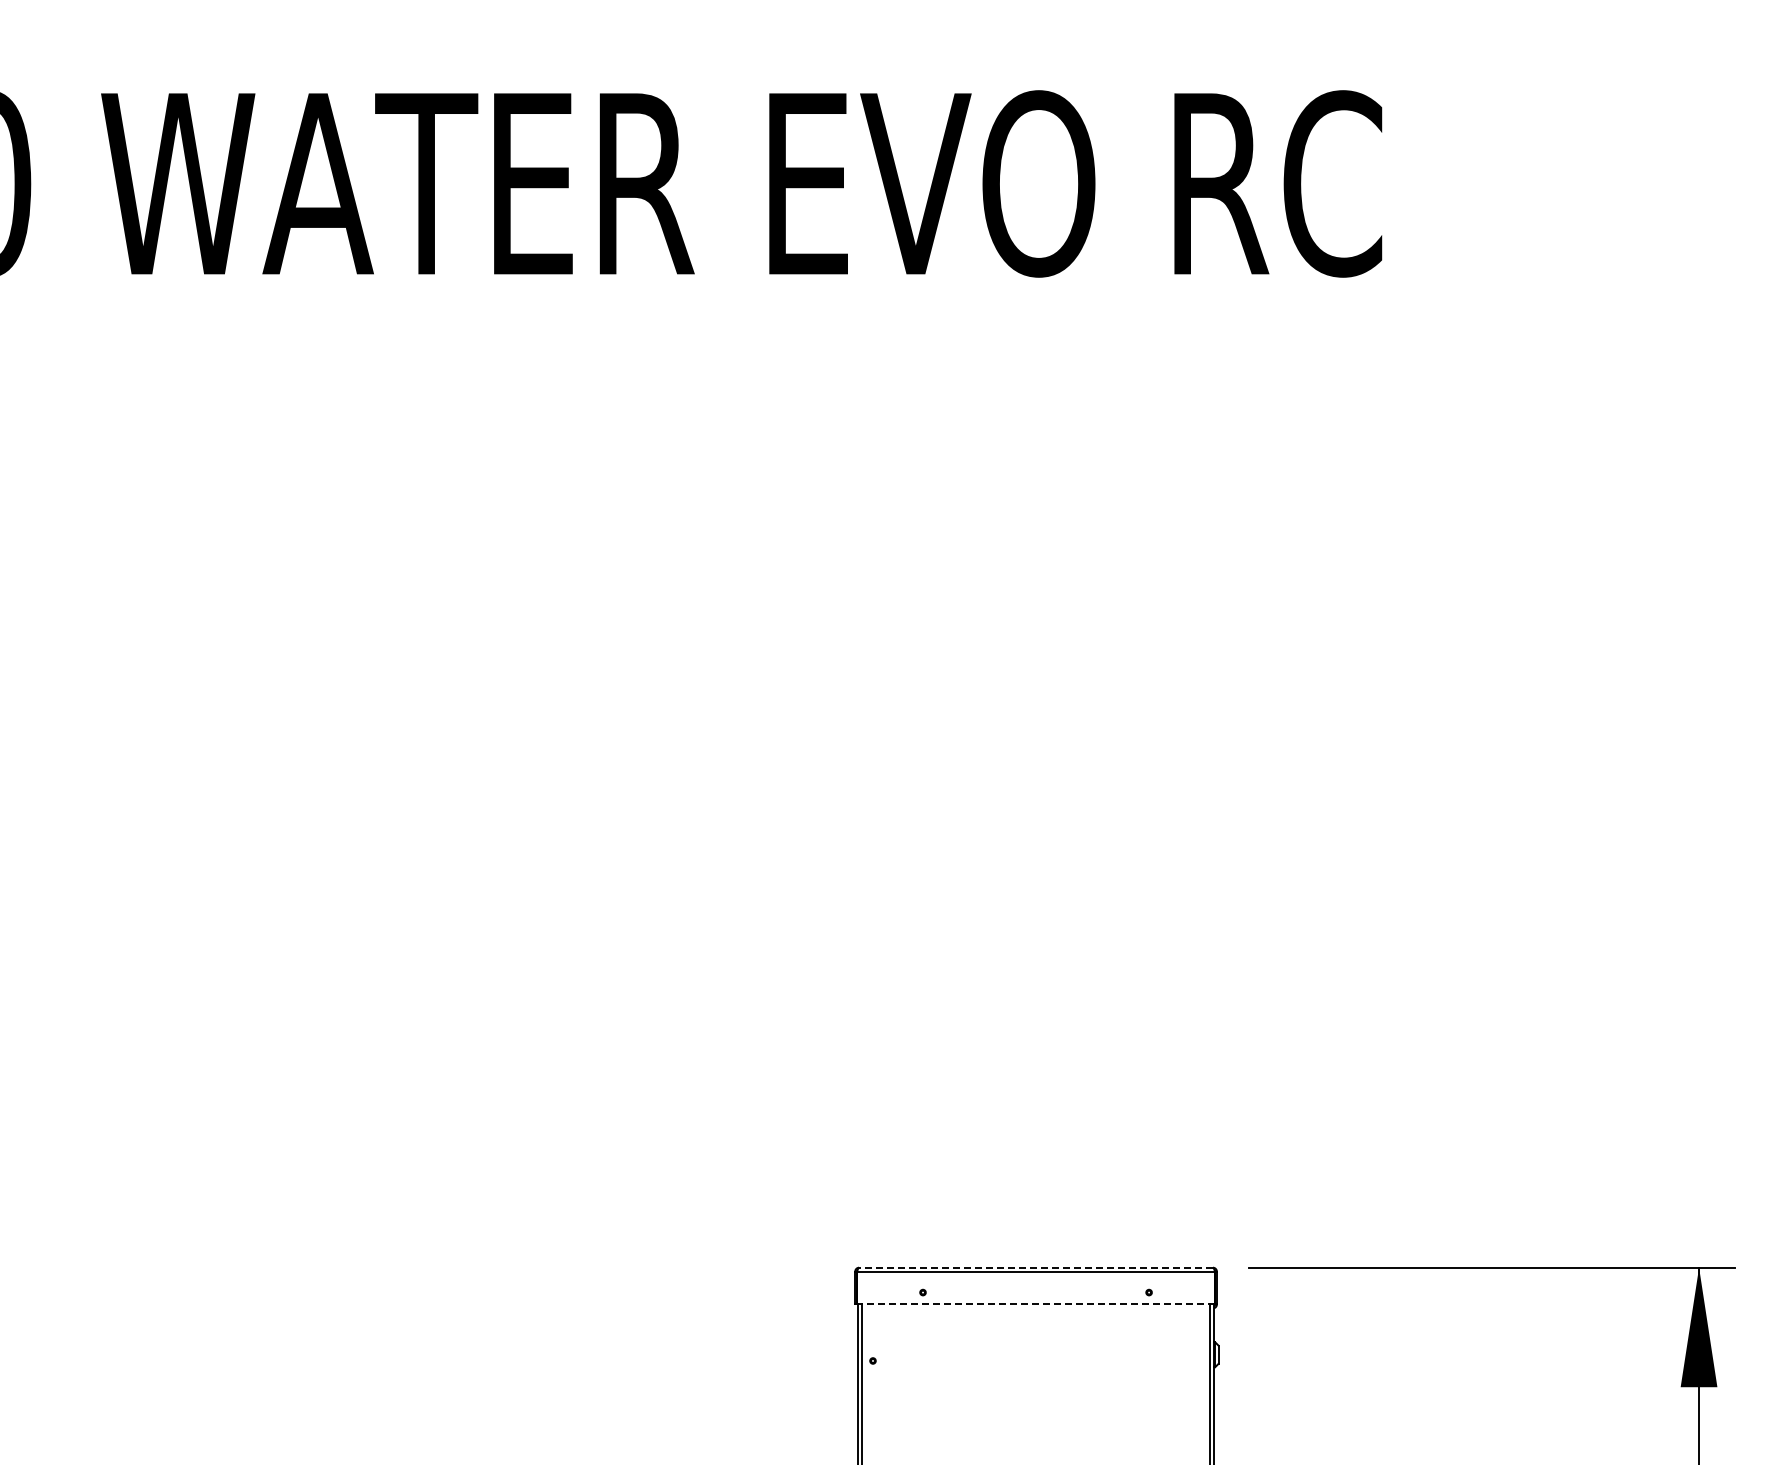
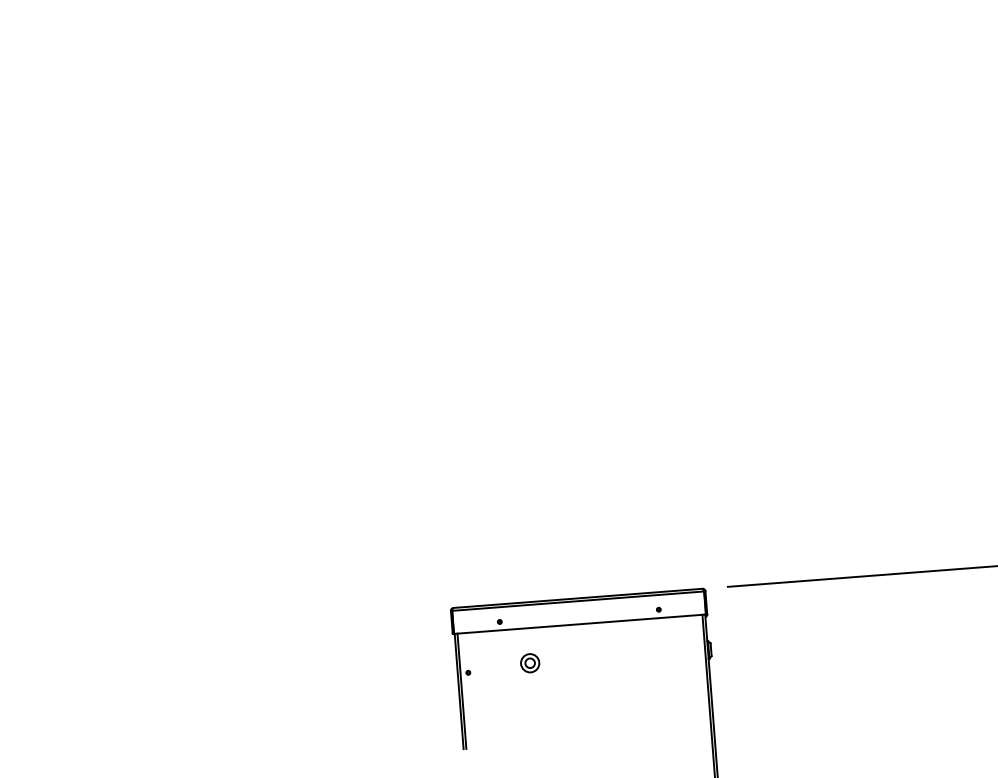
line: (1036, 1267) -> (578, 598), dashed -> solid
line: (1036, 1304) -> (580, 624), dashed -> solid
part: (961, 1354) -> (530, 663), added

